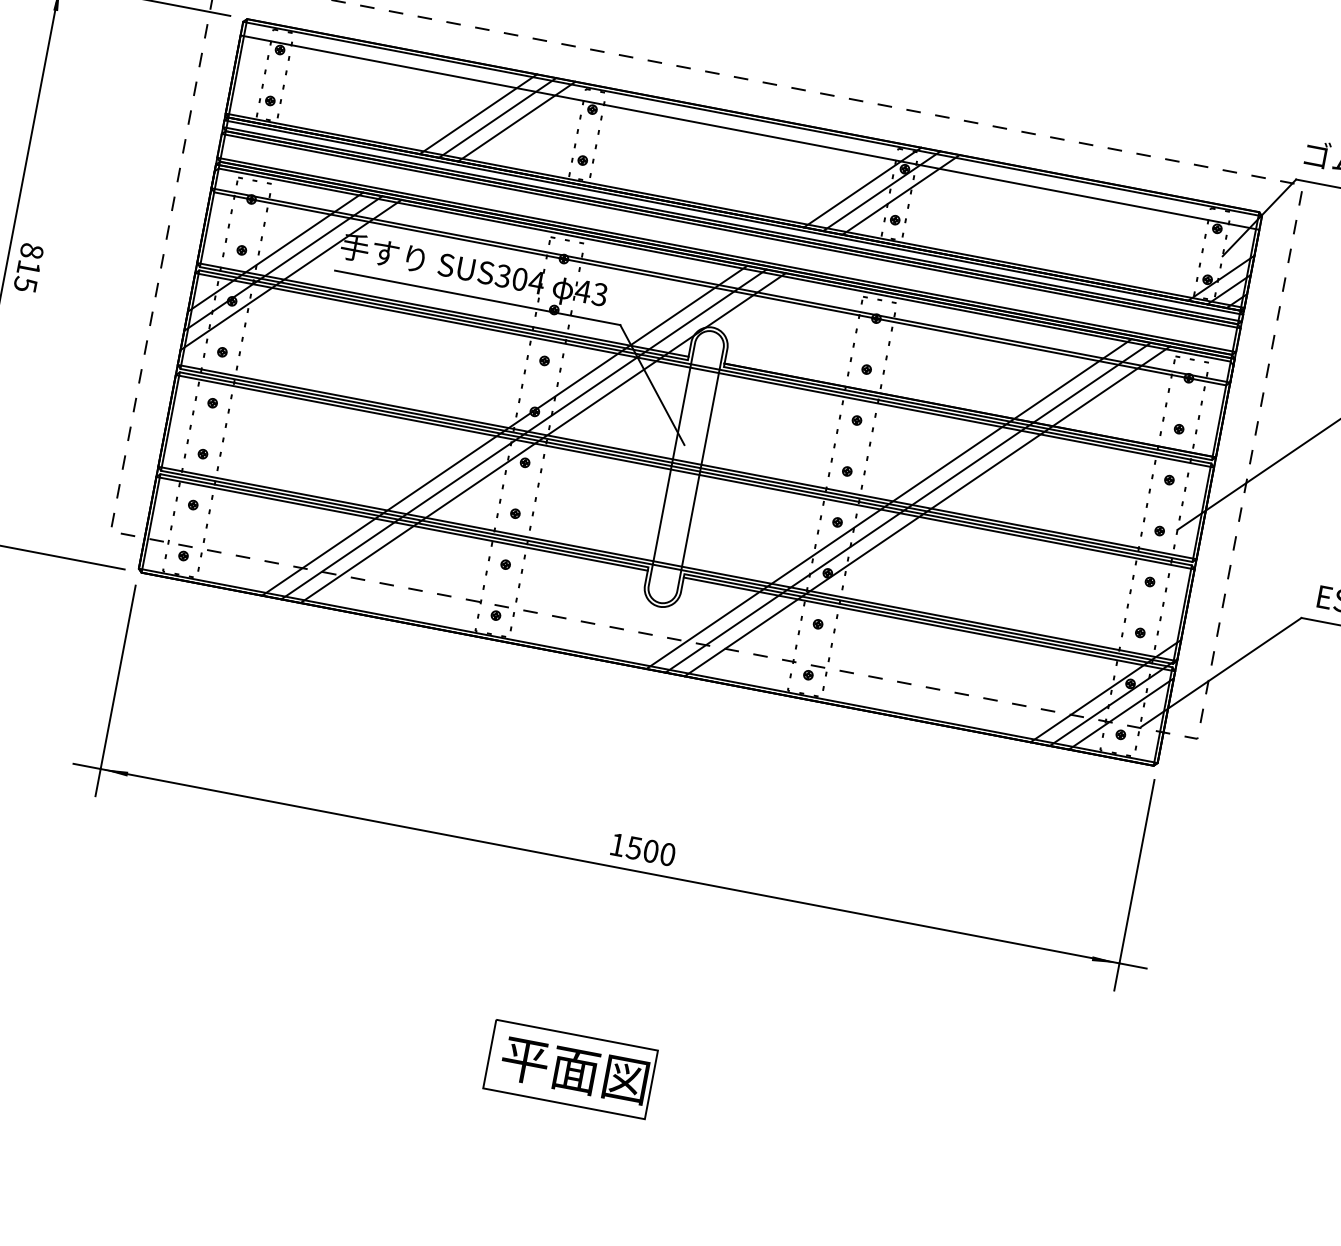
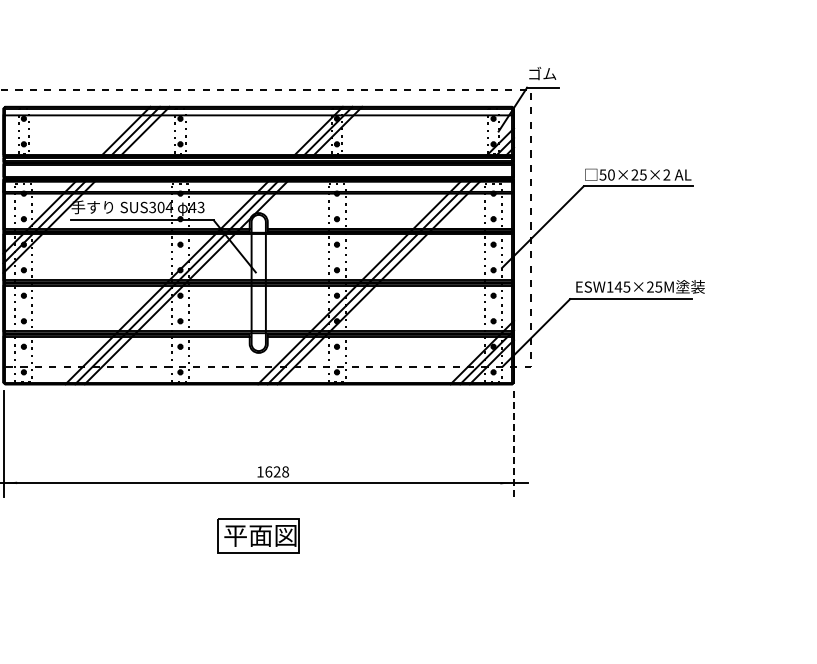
text: (651, 850) -> (277, 471), 1500 -> 1628
line: (1133, 884) -> (513, 443), solid -> dashed
part: (570, 1068) -> (258, 535), moved

